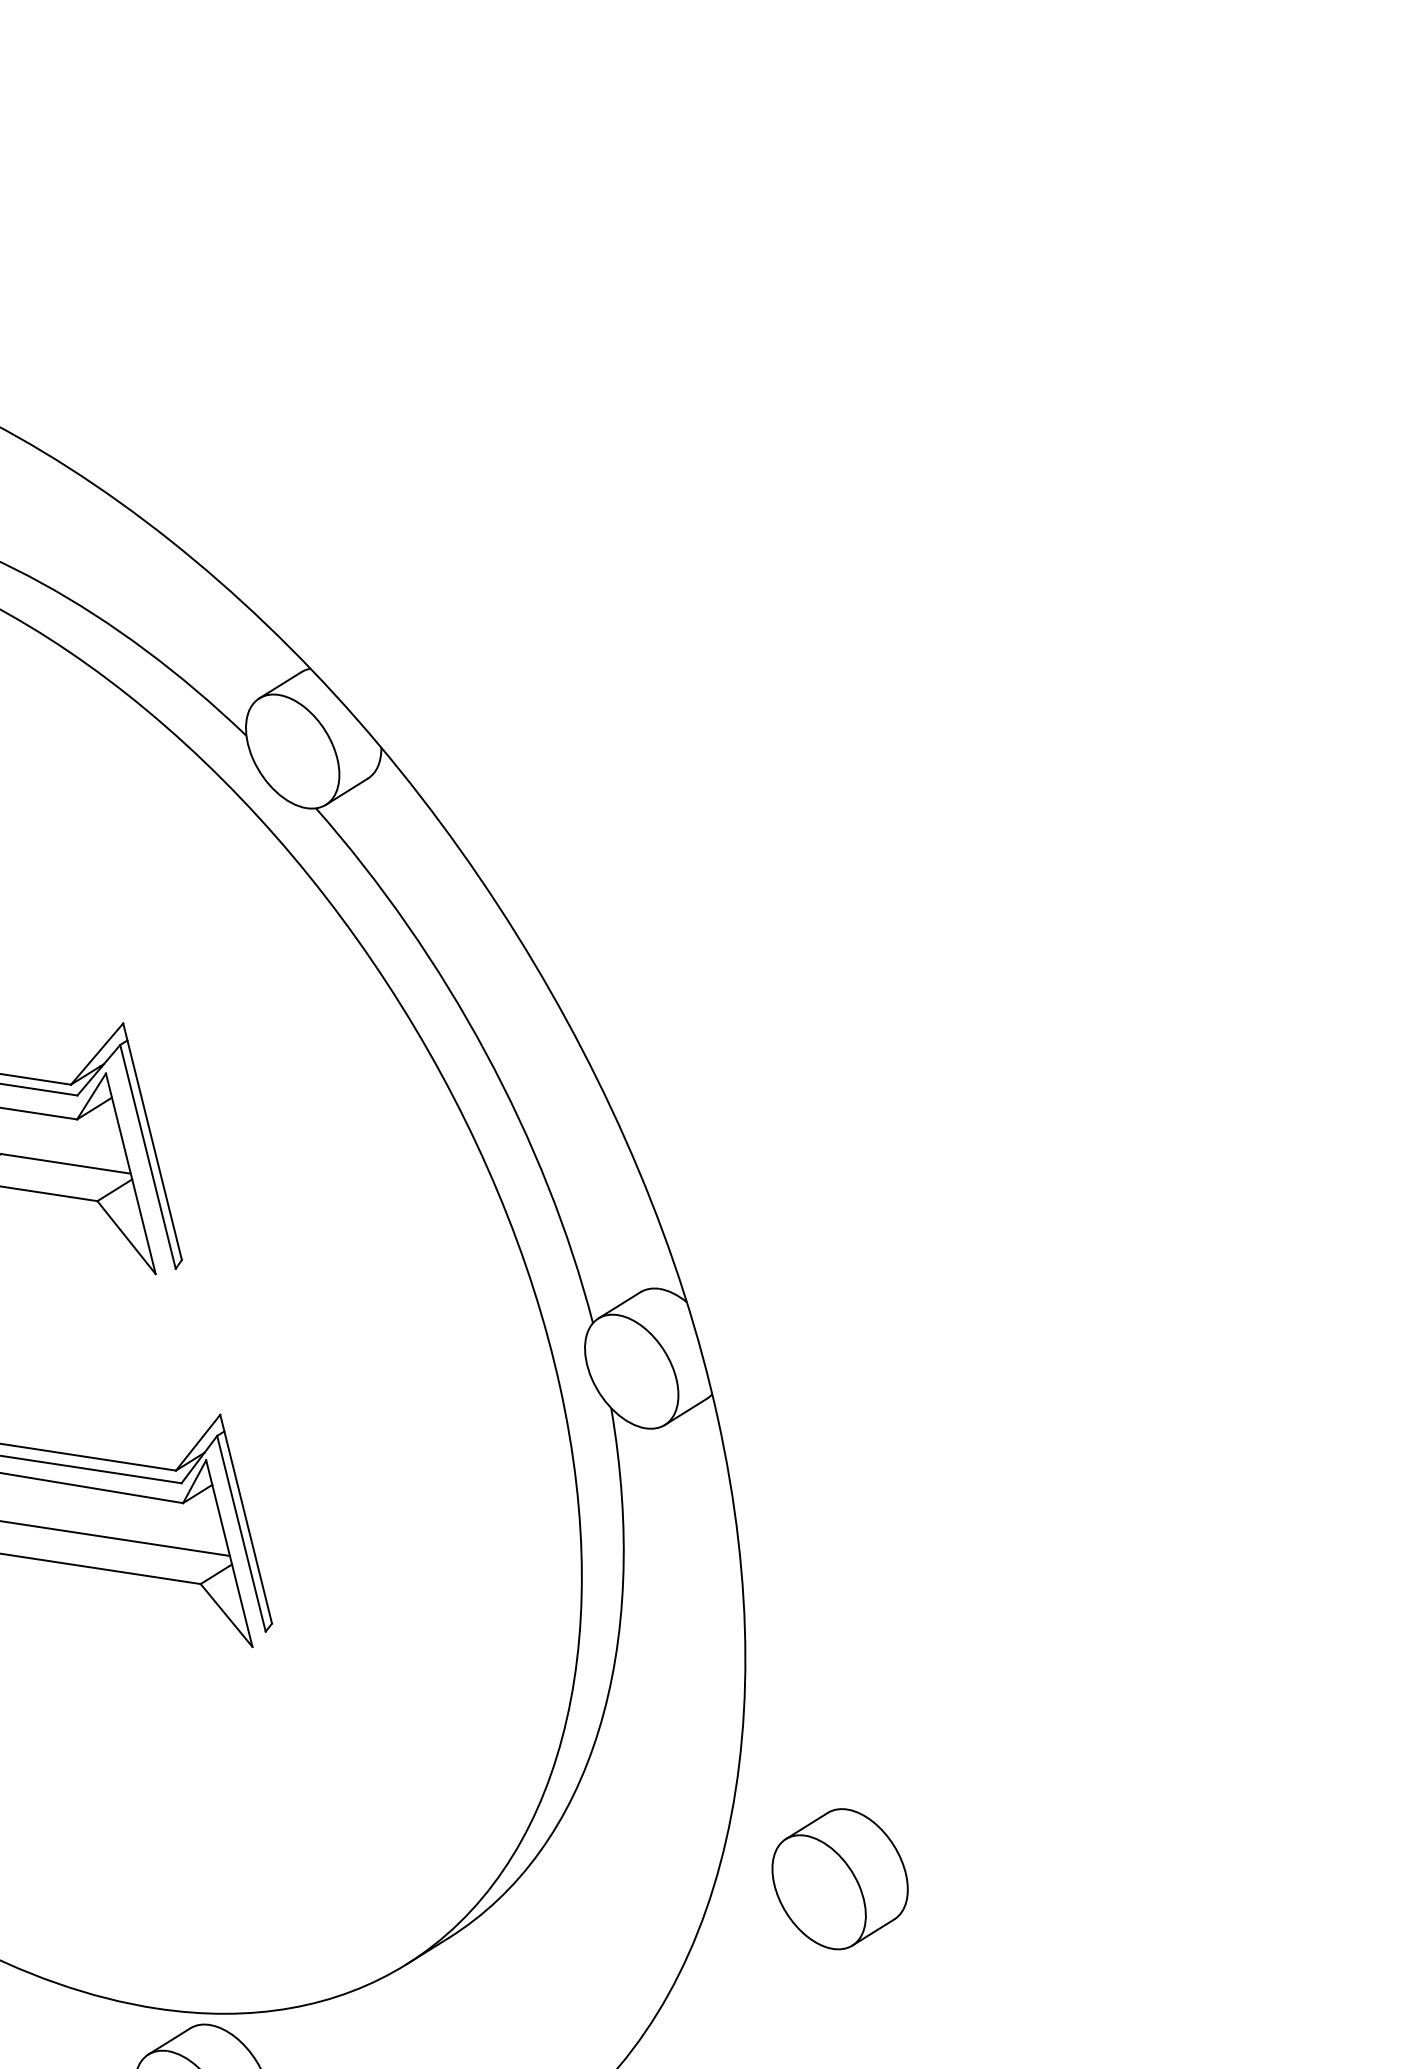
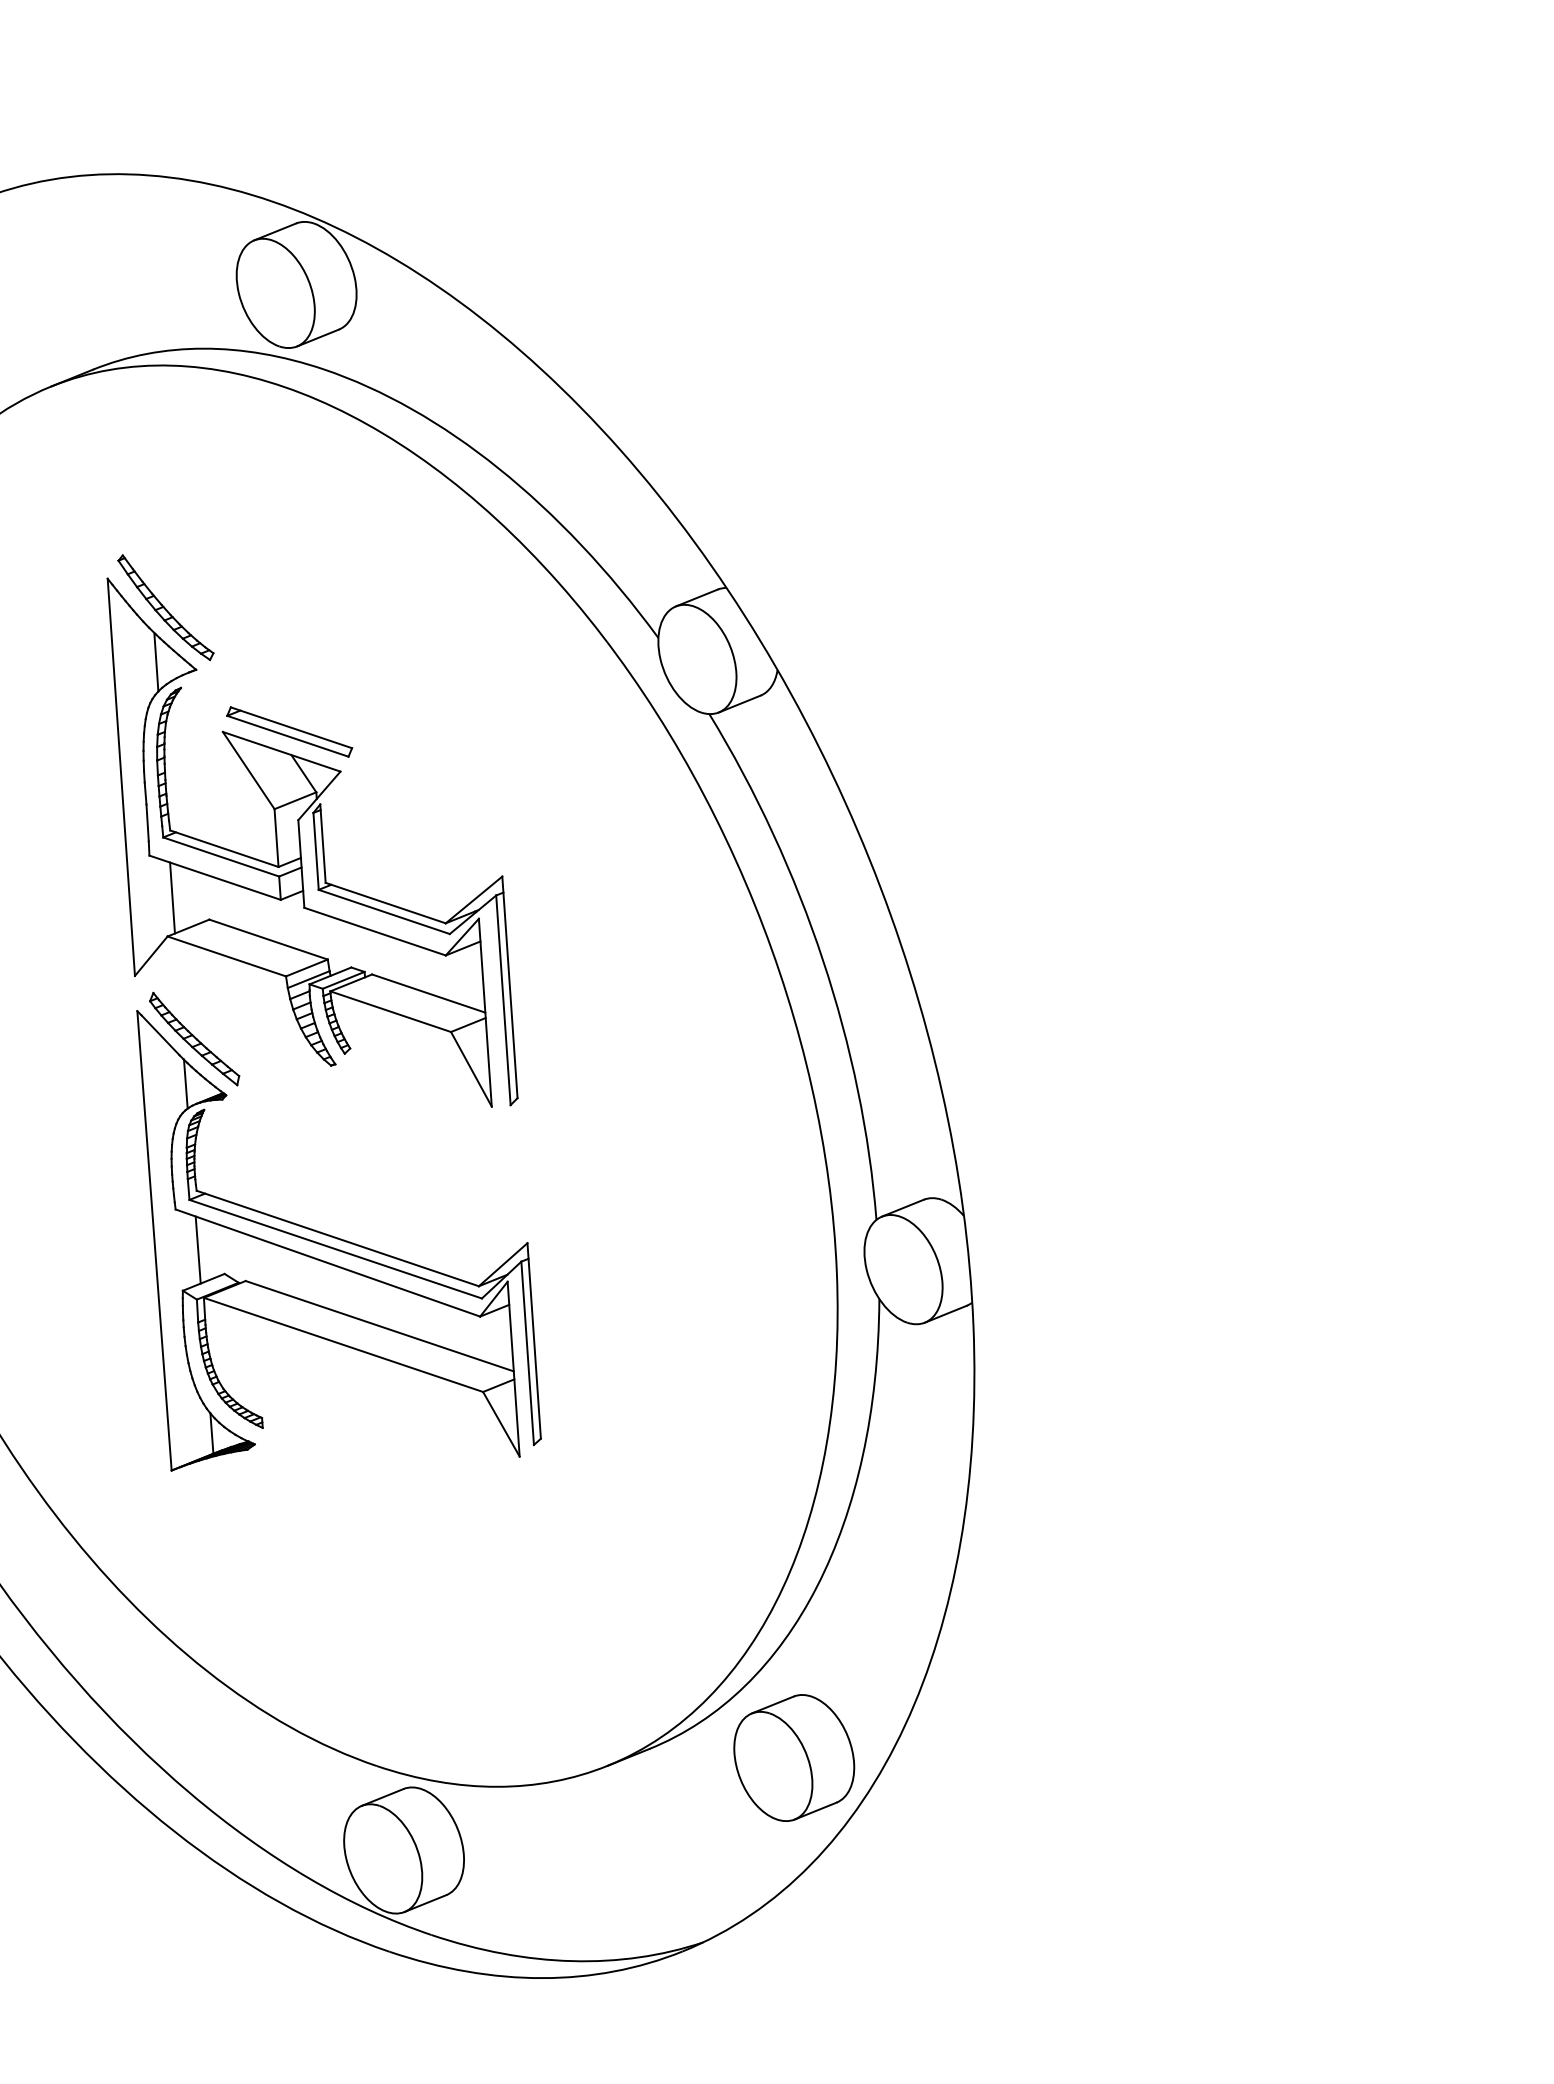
part: (840, 1878) -> (794, 1757), moved

